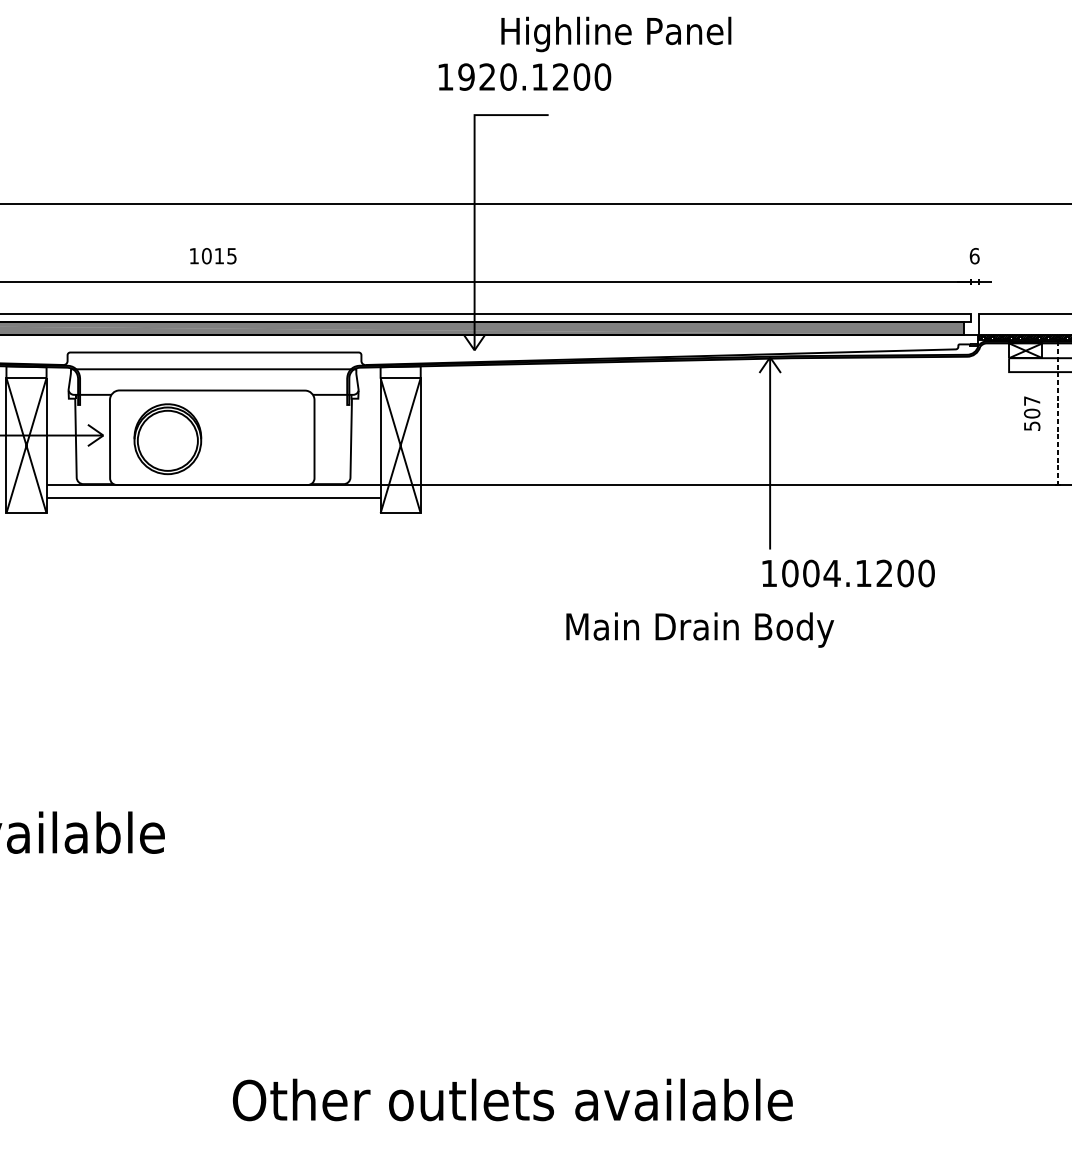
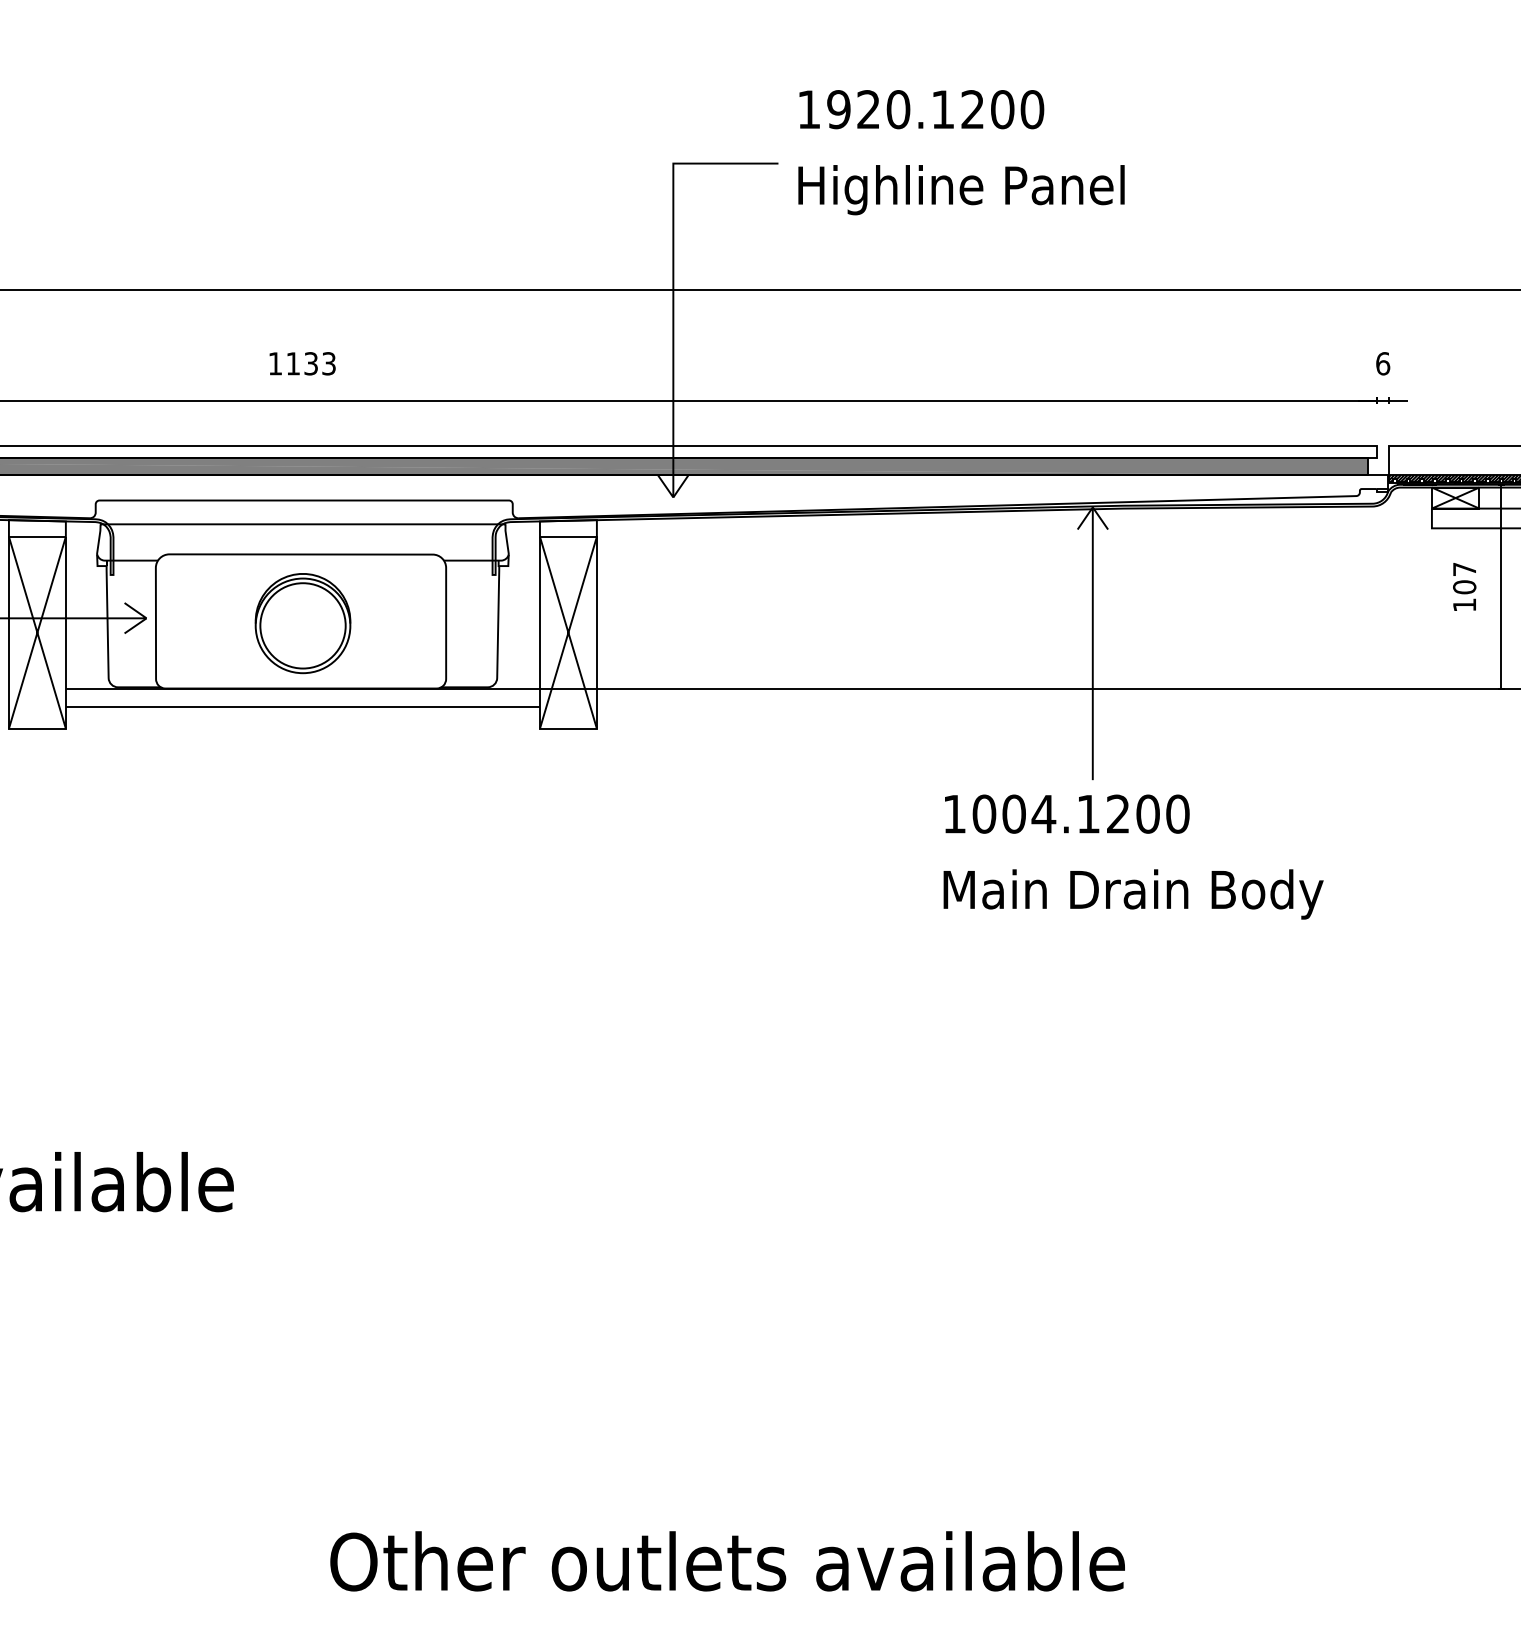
text: (616, 34) -> (961, 190), moved
text: (524, 77) -> (921, 109), moved
text: (218, 255) -> (310, 363), 1015 -> 1133
line: (1058, 413) -> (1501, 586), dashed -> solid
text: (1032, 425) -> (1464, 604), 507 -> 107
part: (167, 439) -> (302, 623), moved
text: (848, 573) -> (1067, 813), moved
text: (700, 630) -> (1133, 894), moved

